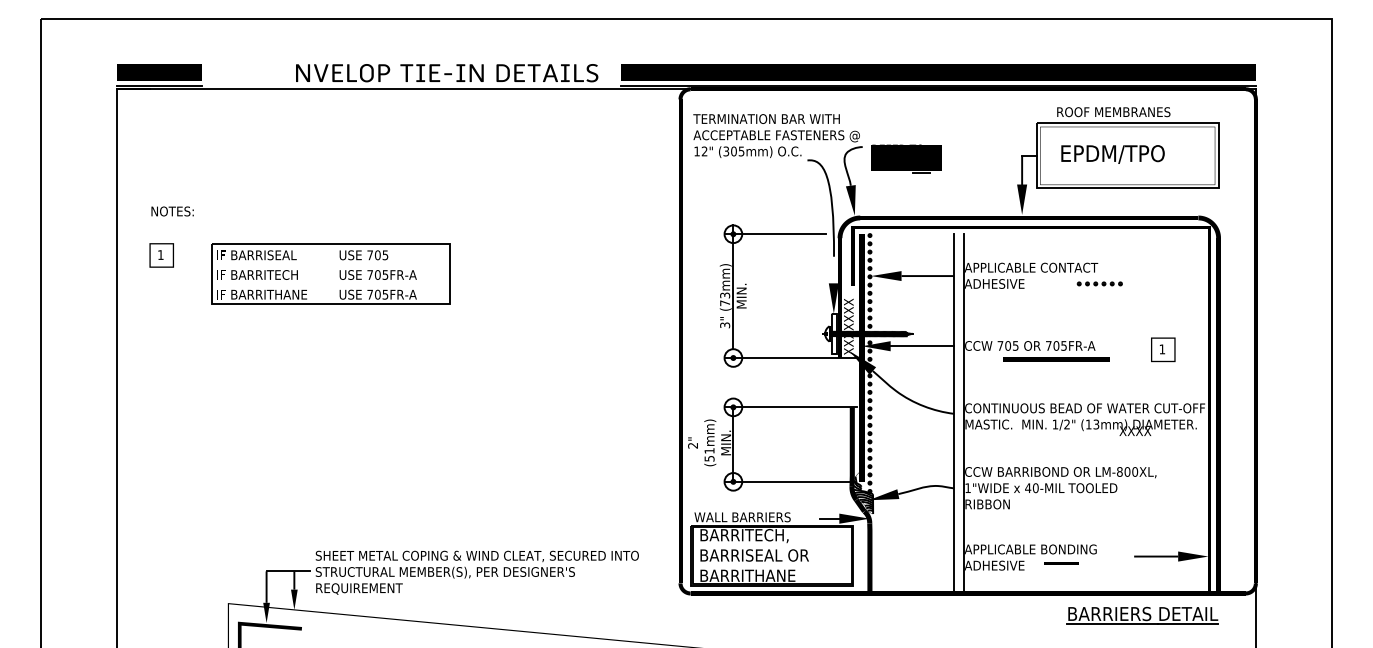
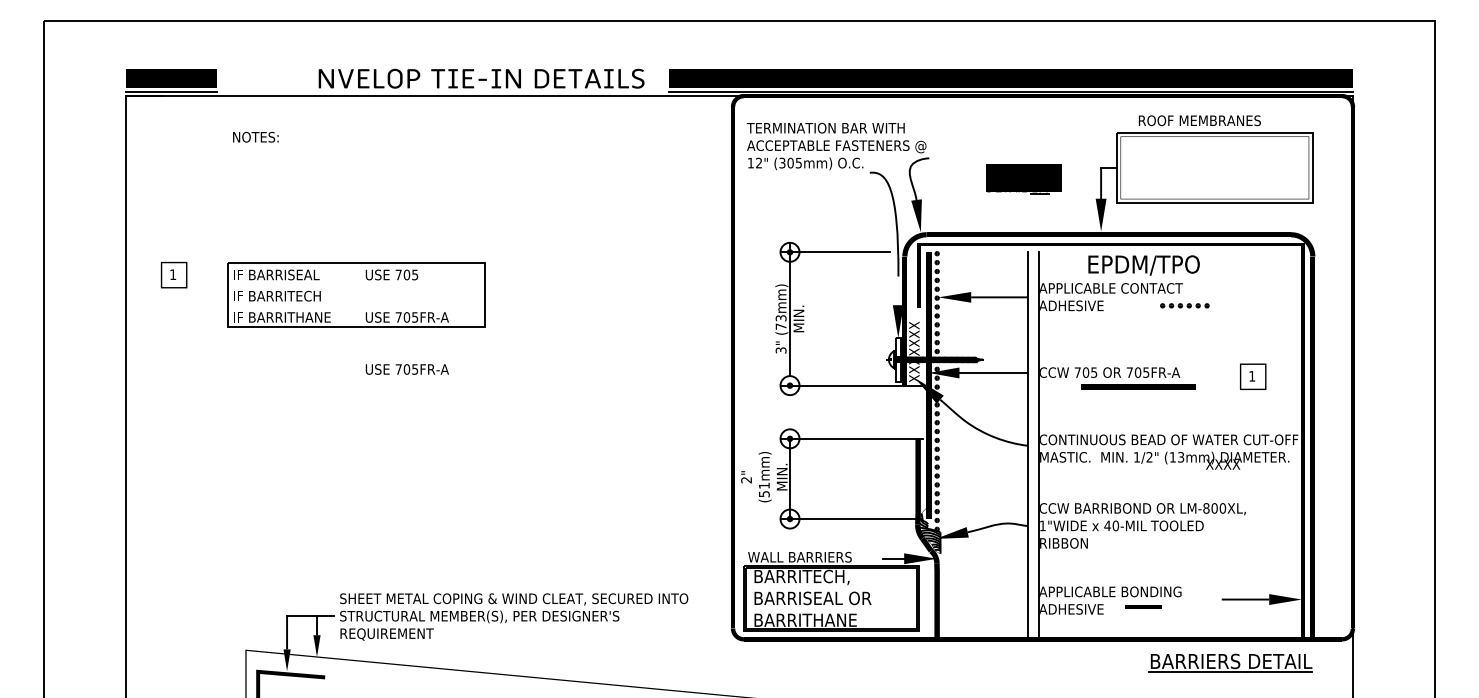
text: (1112, 154) -> (1143, 265), moved
part: (906, 158) -> (1023, 179), moved
text: (172, 211) -> (255, 137), moved
text: (377, 274) -> (406, 368), moved

